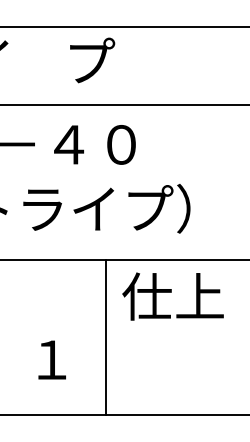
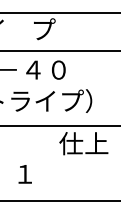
line: (106, 335) -> (51, 162), removed

